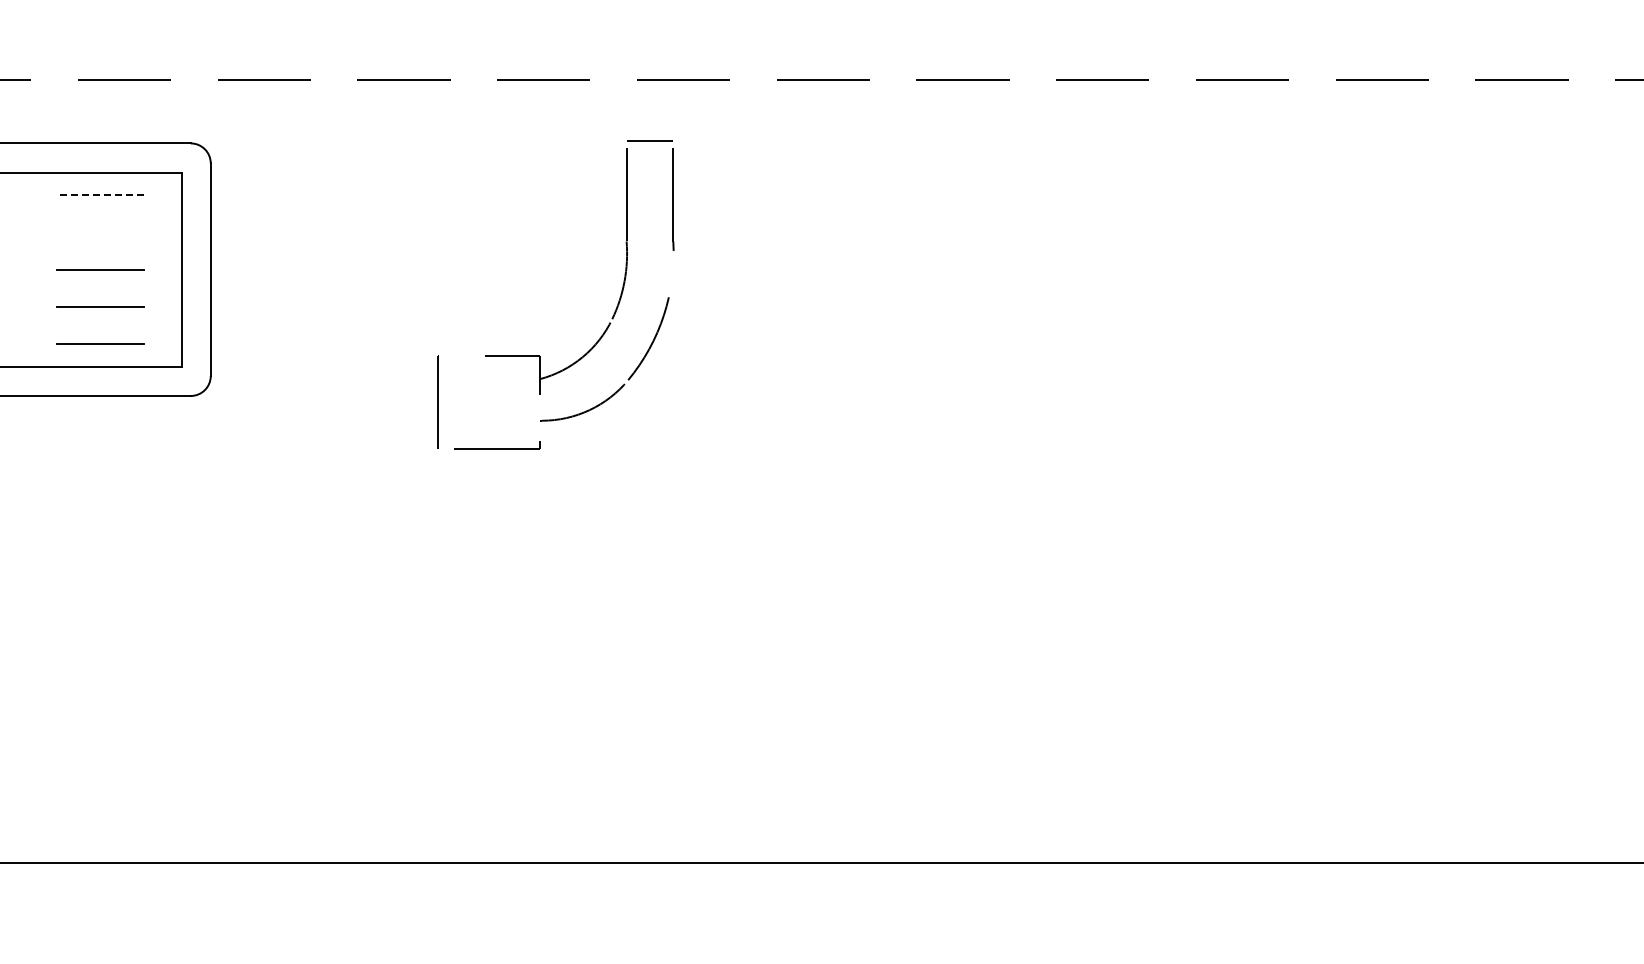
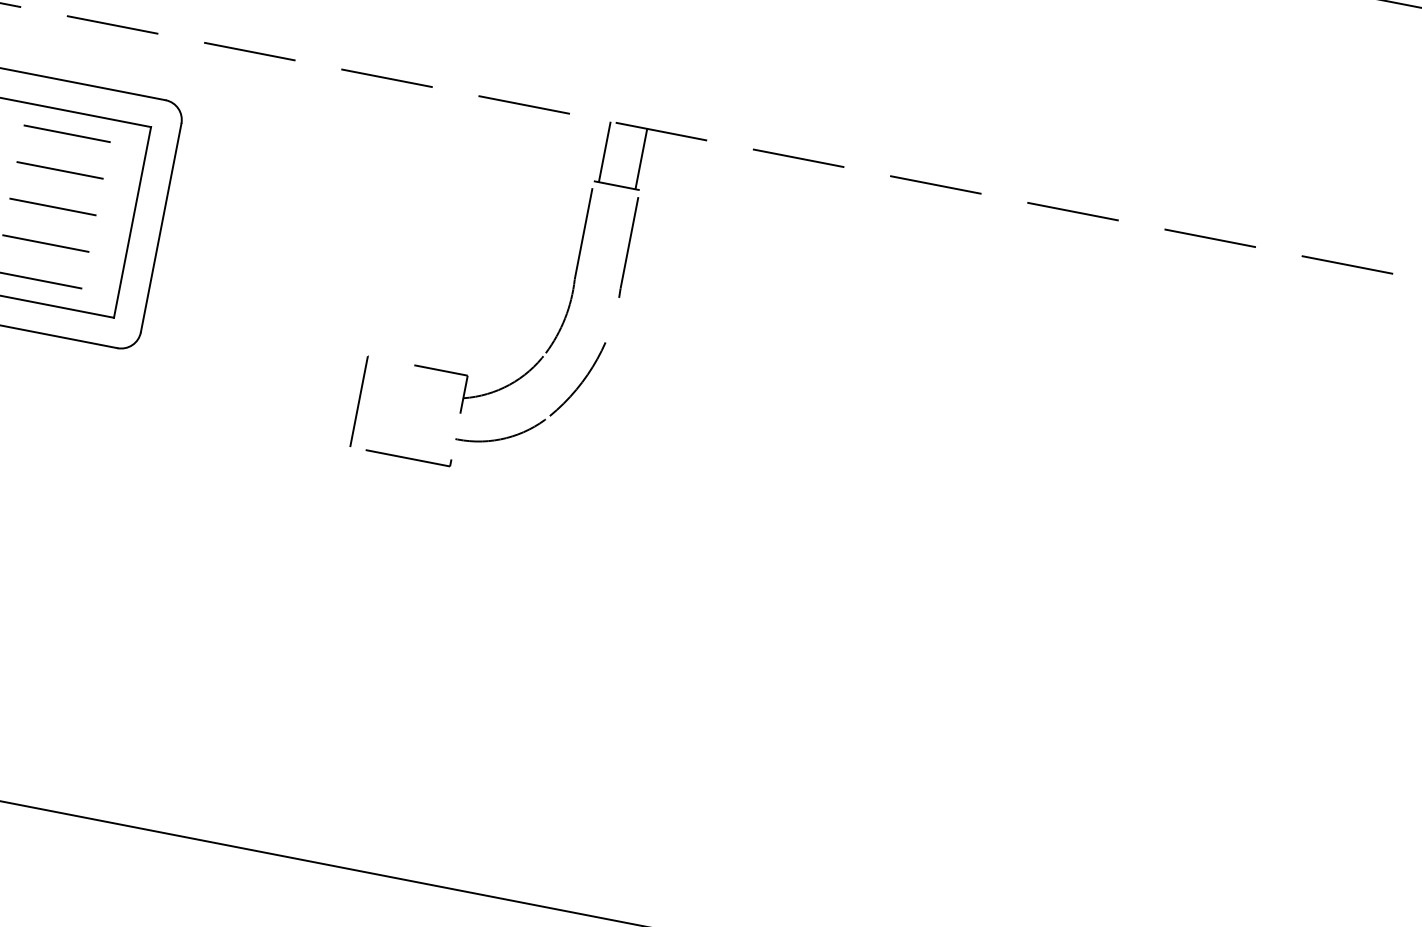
line: (631, 110) -> (604, 152), added
line: (669, 110) -> (641, 159), added
line: (100, 195) -> (67, 134), dashed -> solid
line: (100, 232) -> (60, 170), added

